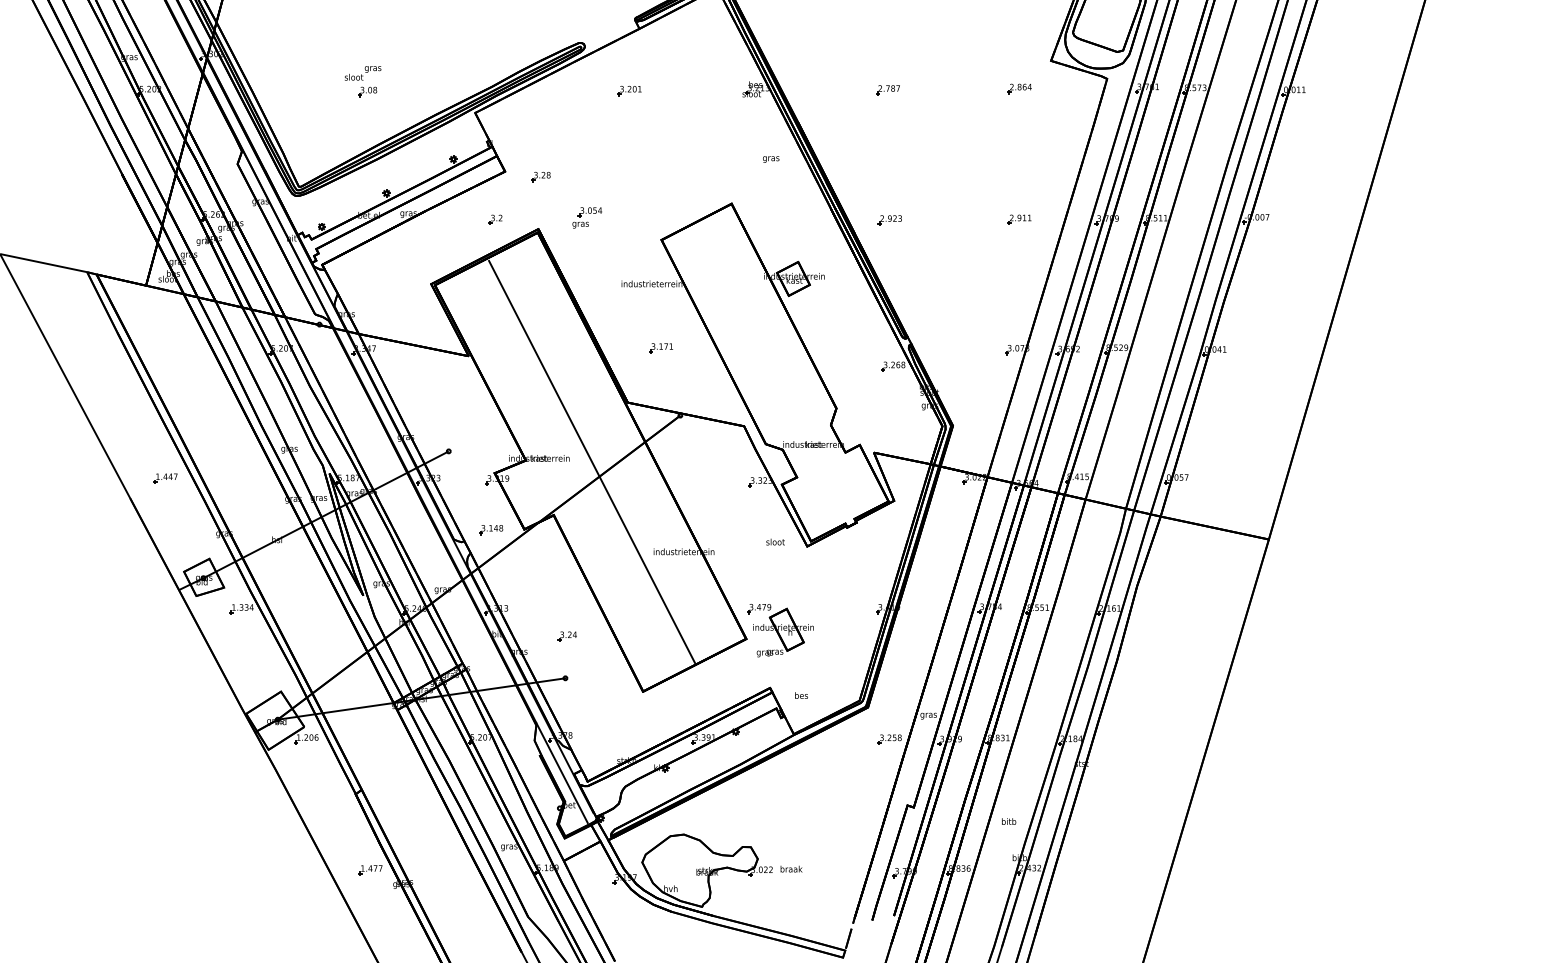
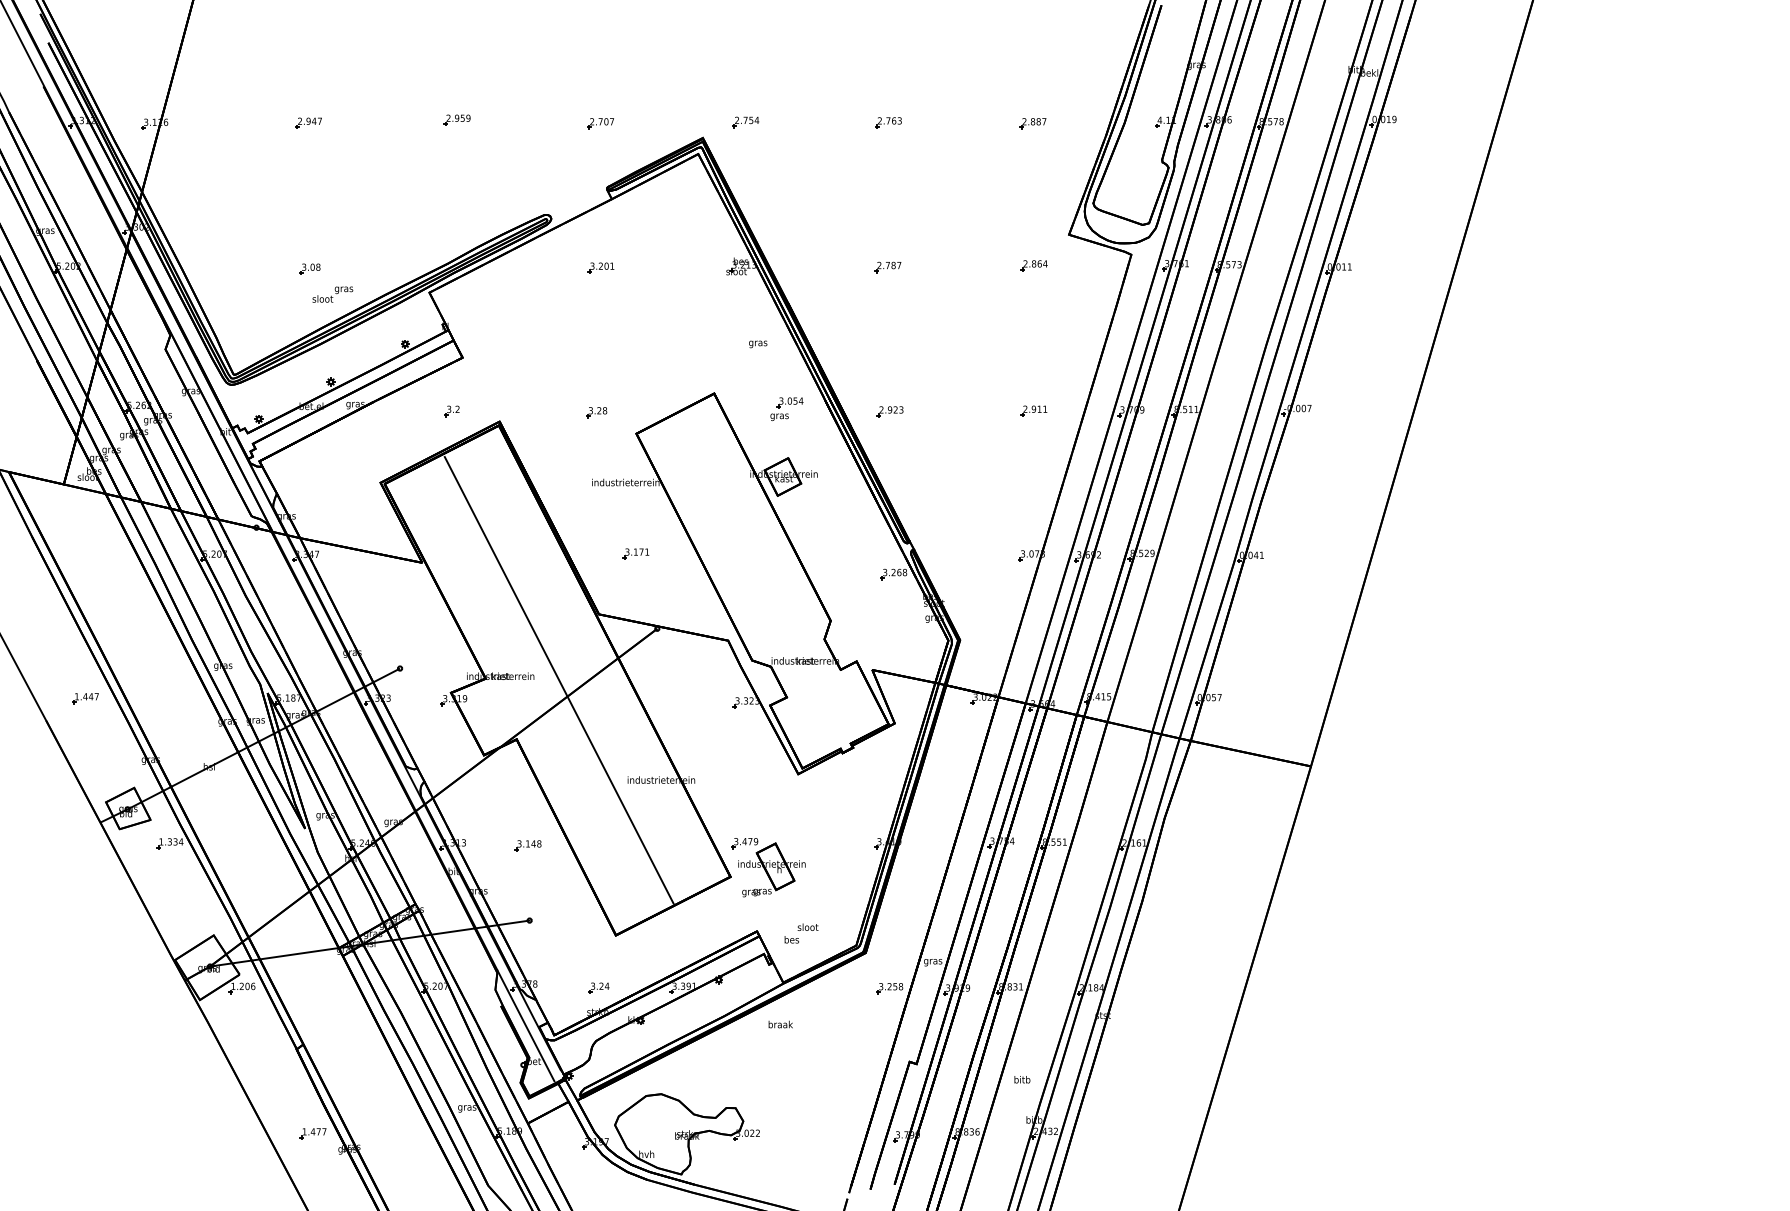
text: (362, 73) -> (332, 294), moved
part: (540, 176) -> (596, 412), moved
part: (586, 217) -> (786, 408), moved
part: (490, 529) -> (527, 845), moved
text: (775, 541) -> (807, 926), moved
part: (567, 635) -> (598, 987), moved
text: (791, 869) -> (780, 1024), moved

